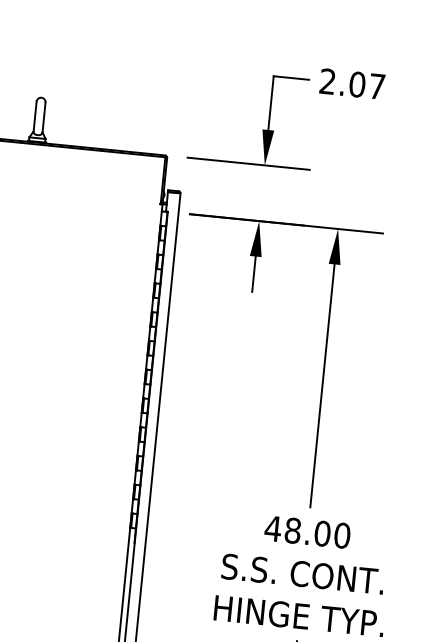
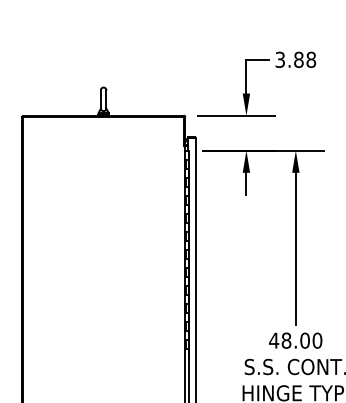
text: (352, 83) -> (295, 59), 2.07 -> 3.88

